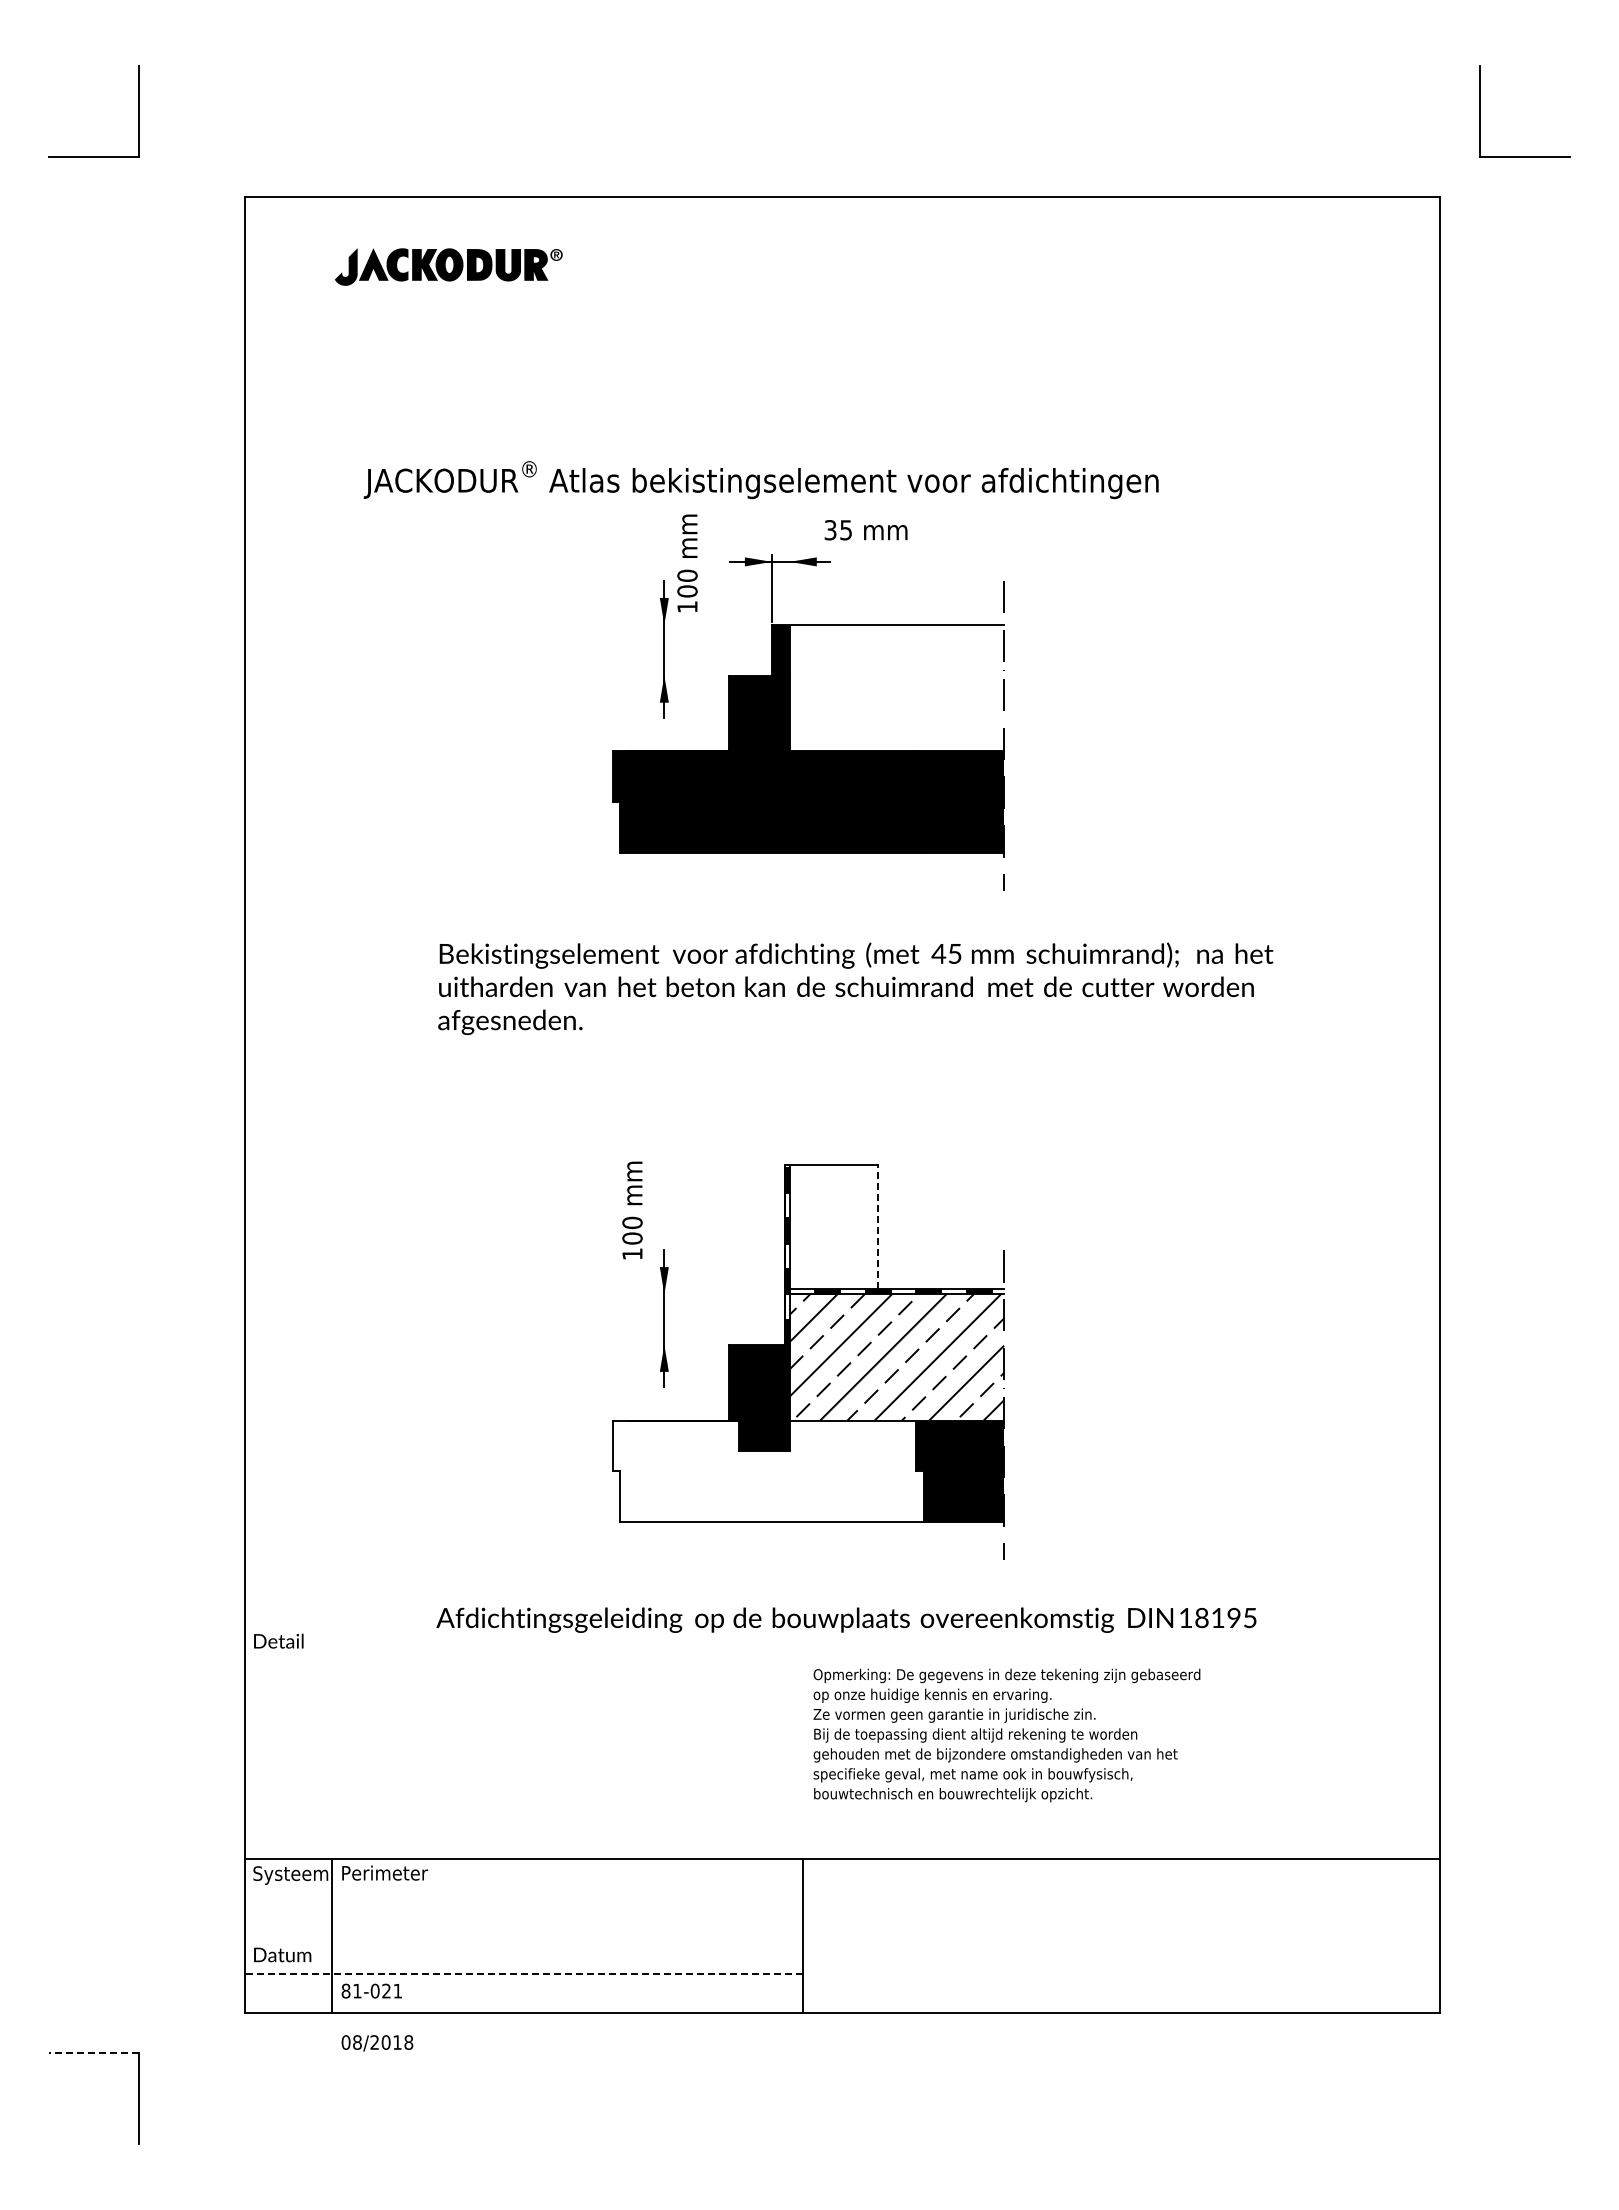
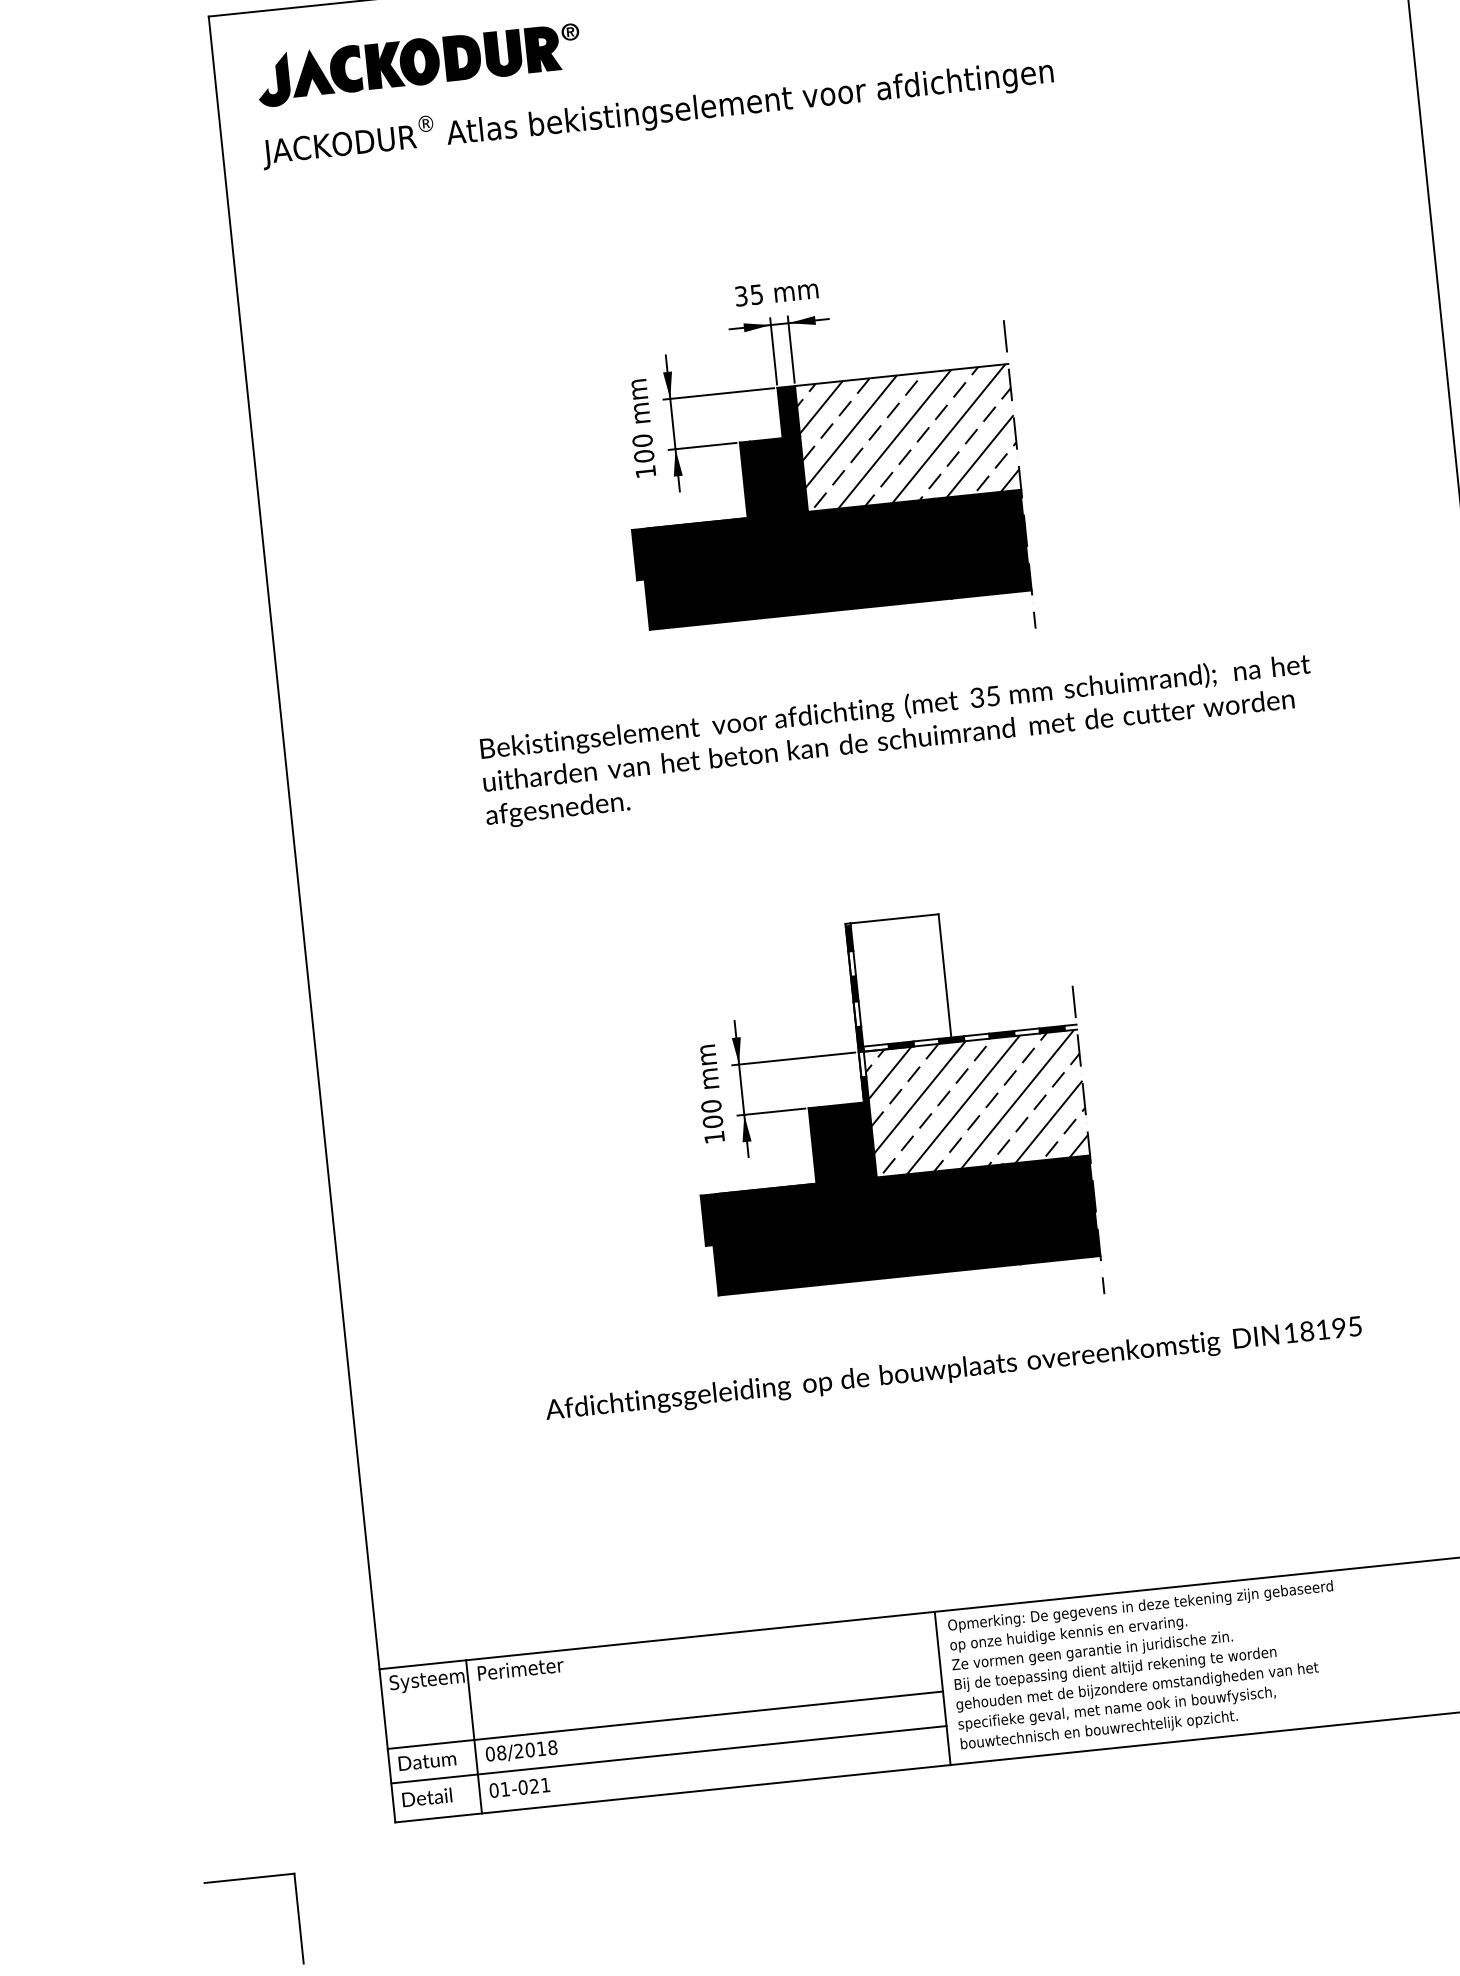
part: (448, 266) -> (418, 64), size x1.43
text: (760, 480) -> (656, 111), moved
text: (865, 530) -> (776, 292), moved
text: (687, 563) -> (641, 428), moved
line: (789, 588) -> (791, 349), added
line: (712, 625) -> (718, 394), added
line: (691, 675) -> (702, 446), added
hatch: (896, 688) -> (907, 438), added
text: (938, 953) -> (976, 697), 45 -> 35
text: (632, 1210) -> (710, 1093), moved
line: (878, 1227) -> (945, 976), dashed -> solid
line: (719, 1294) -> (793, 1059), added
line: (691, 1344) -> (771, 1111), added
fill: (767, 1470) -> (859, 1229), added
text: (278, 1640) -> (426, 1796), moved
text: (1006, 1735) -> (1146, 1666), moved
line: (523, 1938) -> (665, 1719), added
line: (523, 1973) -> (668, 1754), dashed -> solid
text: (345, 1991) -> (493, 1790), 81-021 -> 01-021
text: (377, 2043) -> (521, 1751), moved
line: (93, 2053) -> (249, 1878), dashed -> solid

